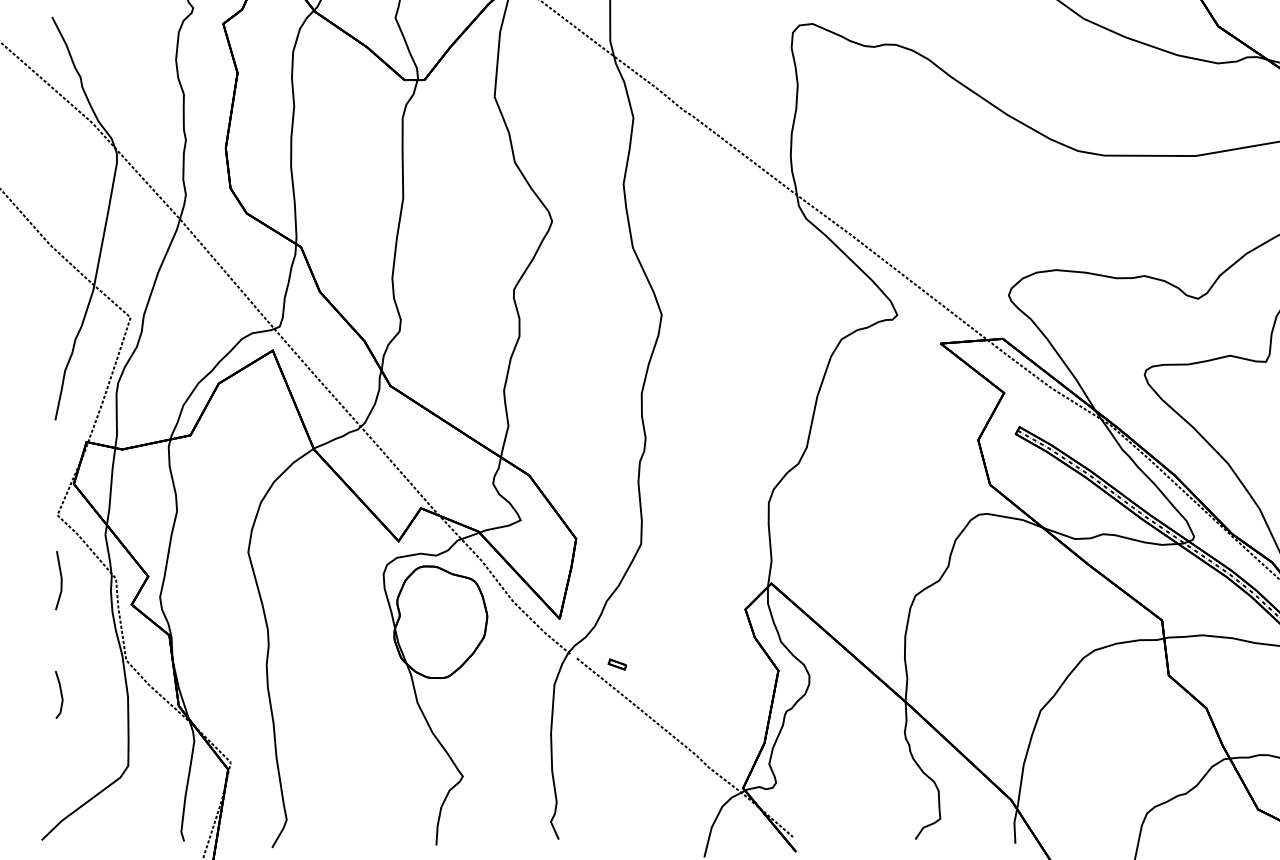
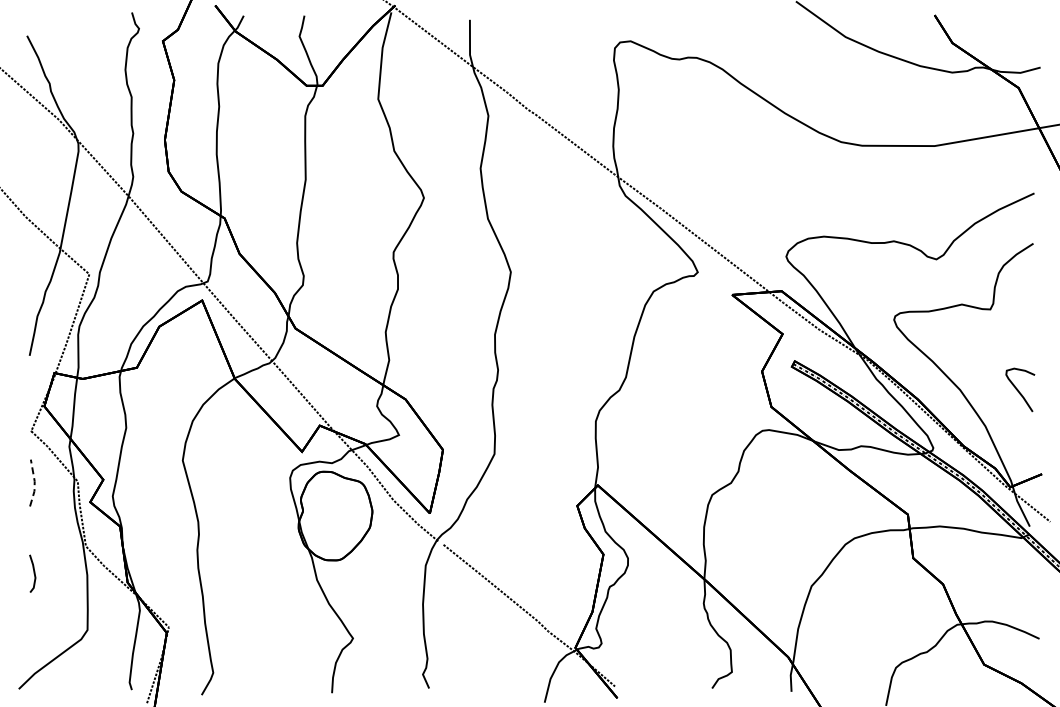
line: (61, 579) -> (34, 482), solid -> dashed
part: (617, 664) -> (475, 549), removed

